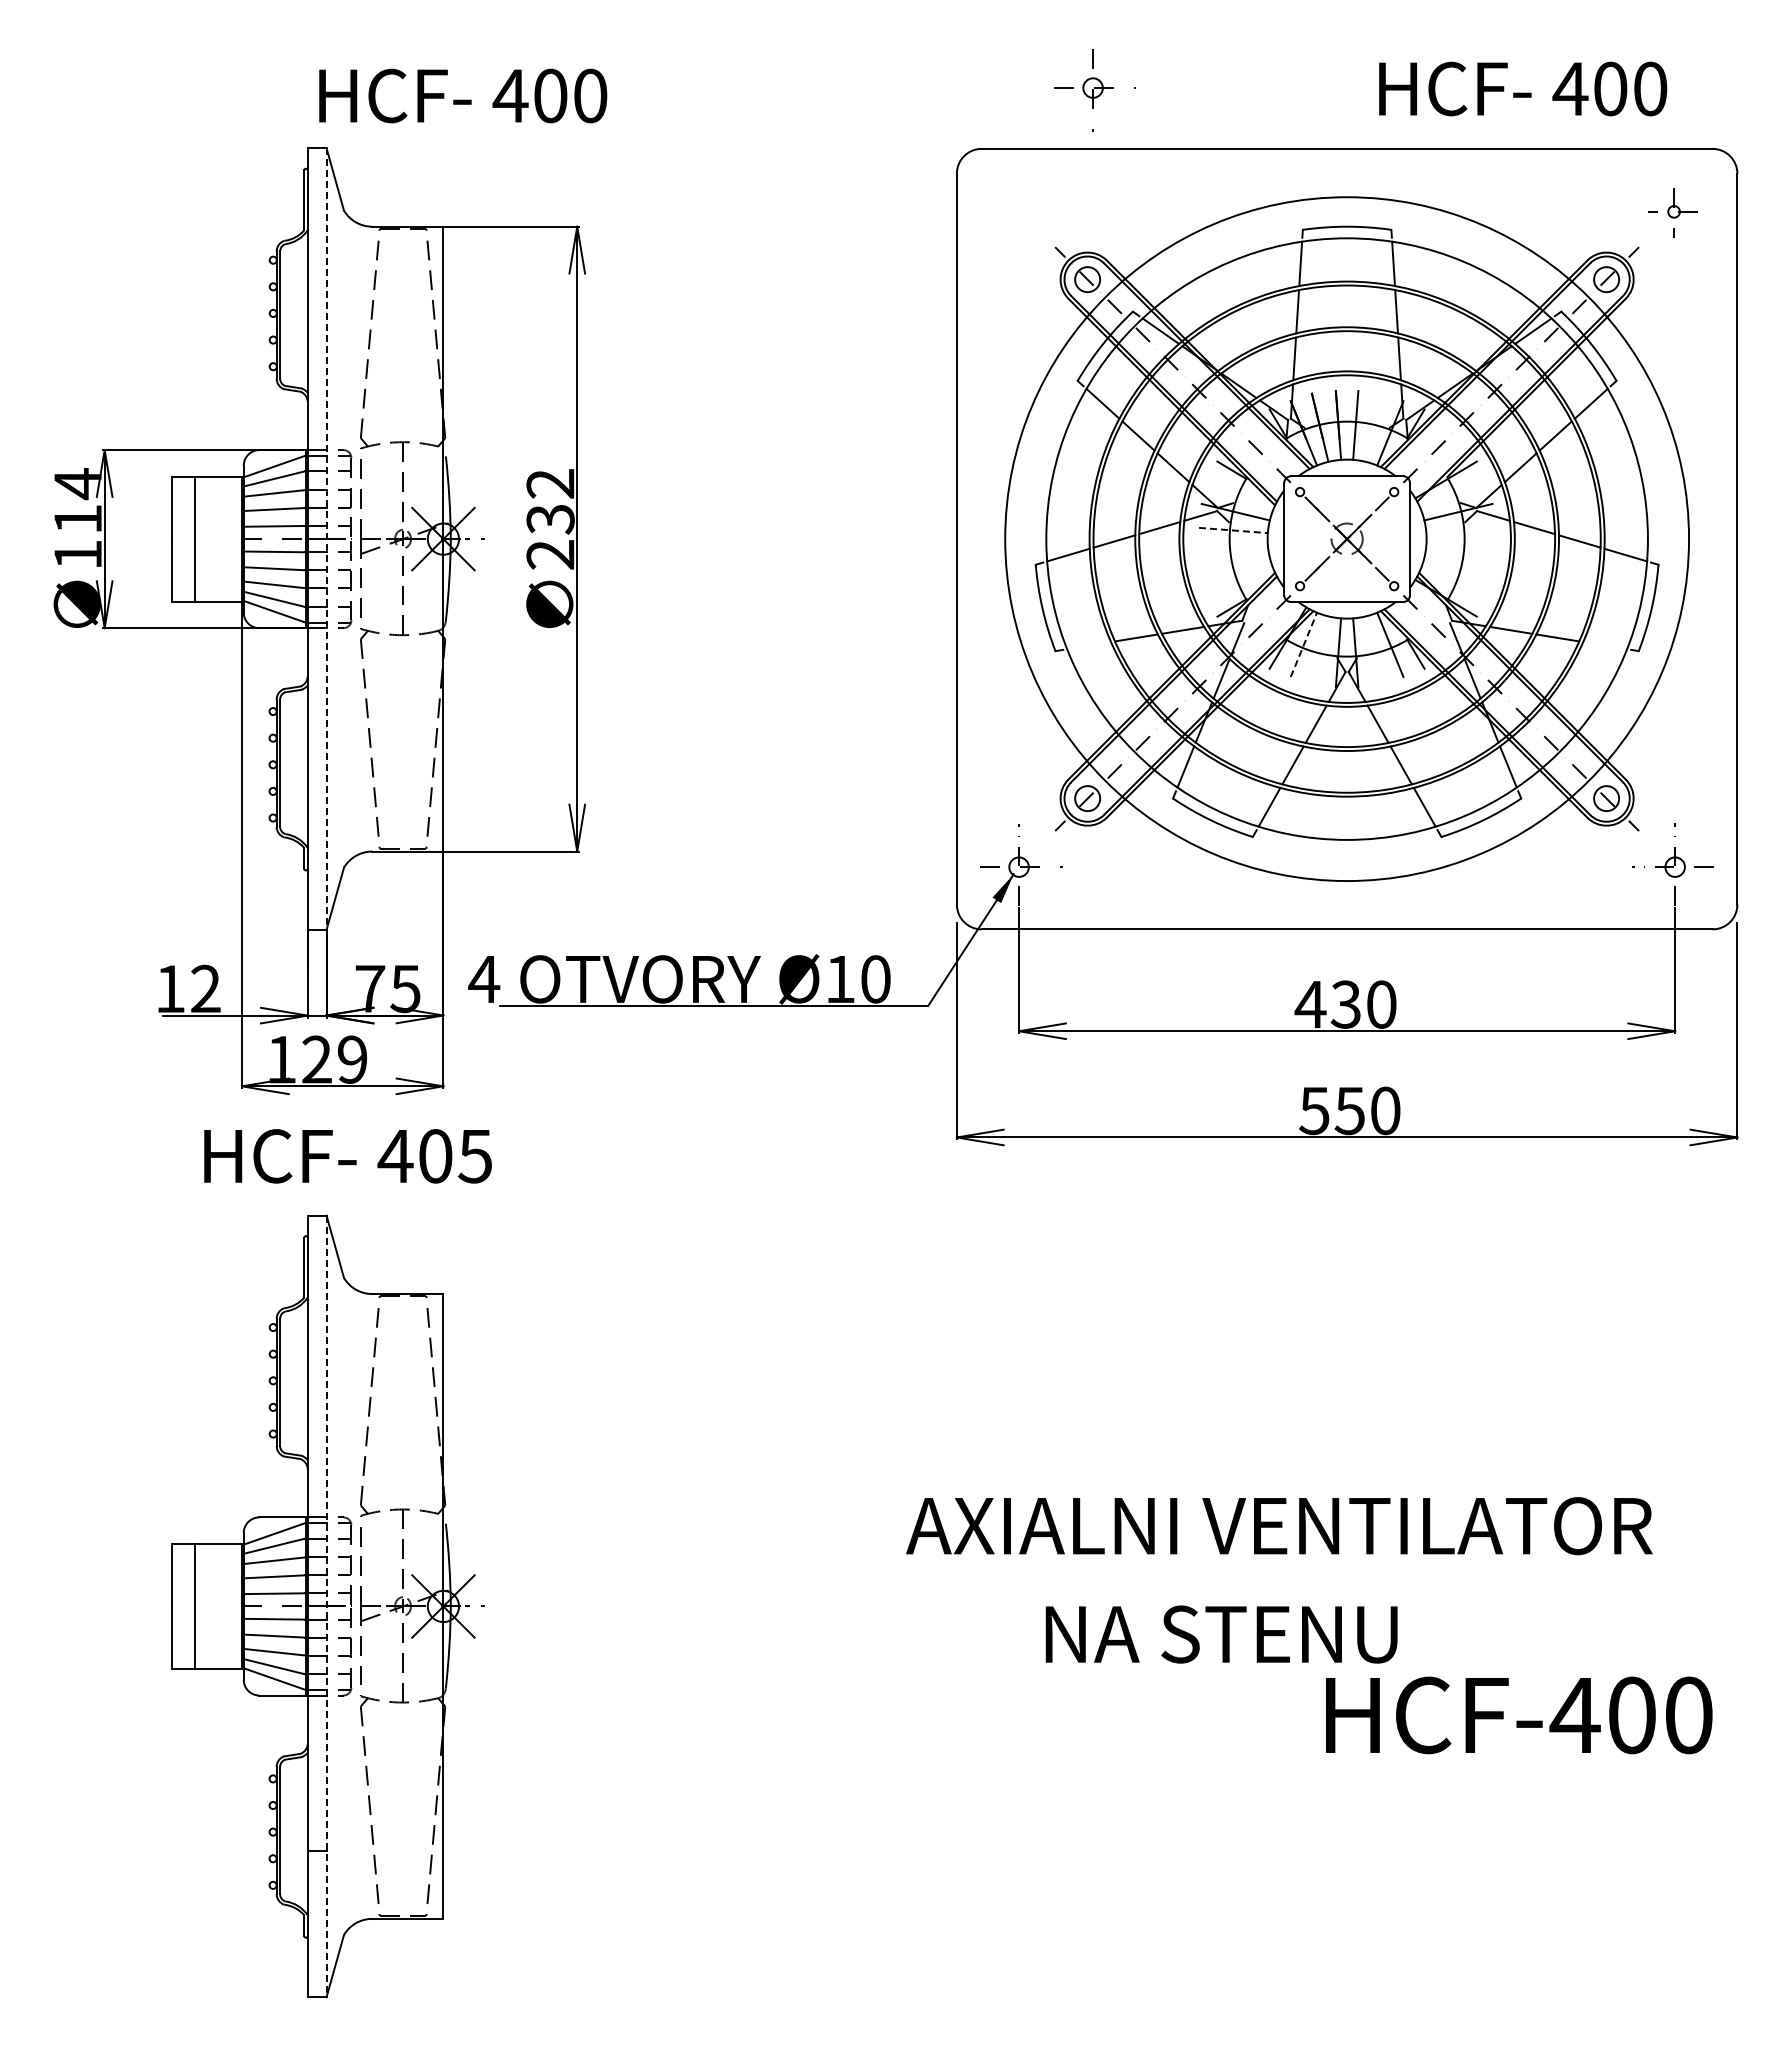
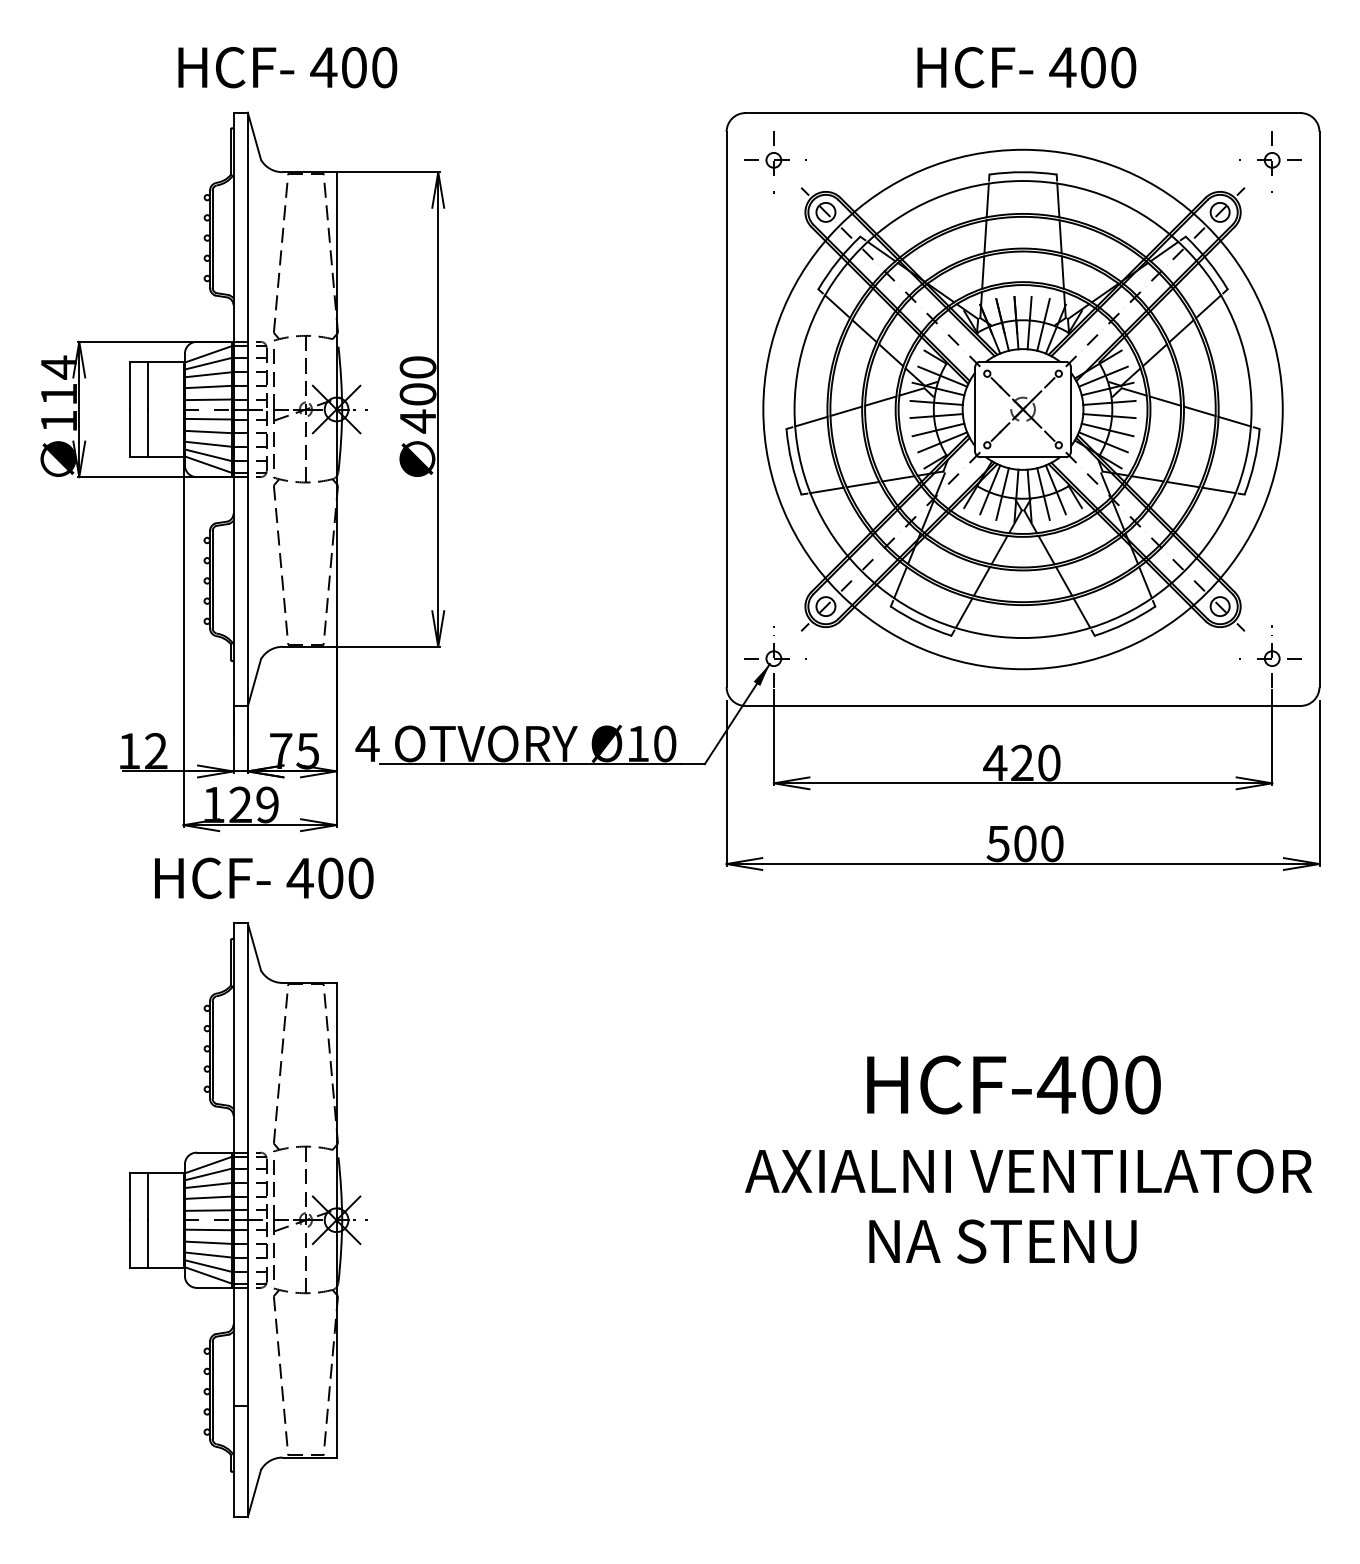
text: (1523, 88) -> (1027, 67), moved
part: (1094, 90) -> (774, 162), moved
text: (463, 95) -> (288, 67), moved
part: (1672, 212) -> (1270, 161), size x1.67
line: (1373, 427) -> (1043, 324), added
line: (1241, 495) -> (942, 376), added
line: (1452, 495) -> (1103, 376), added
text: (550, 520) -> (417, 395), 232 -> 400
line: (1233, 530) -> (936, 402), dashed -> solid
line: (1460, 530) -> (1109, 402), added
line: (326, 539) -> (247, 409), dashed -> solid
line: (1233, 547) -> (936, 415), added
line: (1460, 547) -> (1109, 415), added
line: (1235, 565) -> (938, 429), added
line: (1458, 565) -> (1107, 429), added
line: (1241, 582) -> (942, 442), added
line: (1452, 582) -> (1103, 442), added
line: (1303, 644) -> (989, 489), dashed -> solid
line: (1089, 645) -> (827, 490), added
line: (1605, 645) -> (1219, 490), added
line: (1319, 650) -> (1002, 494), added
line: (1373, 650) -> (1043, 494), added
text: (1345, 1004) -> (1021, 763), 430 -> 420
text: (1349, 1110) -> (1024, 843), 550 -> 500
text: (475, 1156) -> (360, 878), 405 -> 400
text: (1279, 1526) -> (1028, 1171), moved
line: (326, 1606) -> (247, 1220), dashed -> solid
text: (1221, 1634) -> (1002, 1241), moved
text: (1519, 1715) -> (1014, 1085), moved

